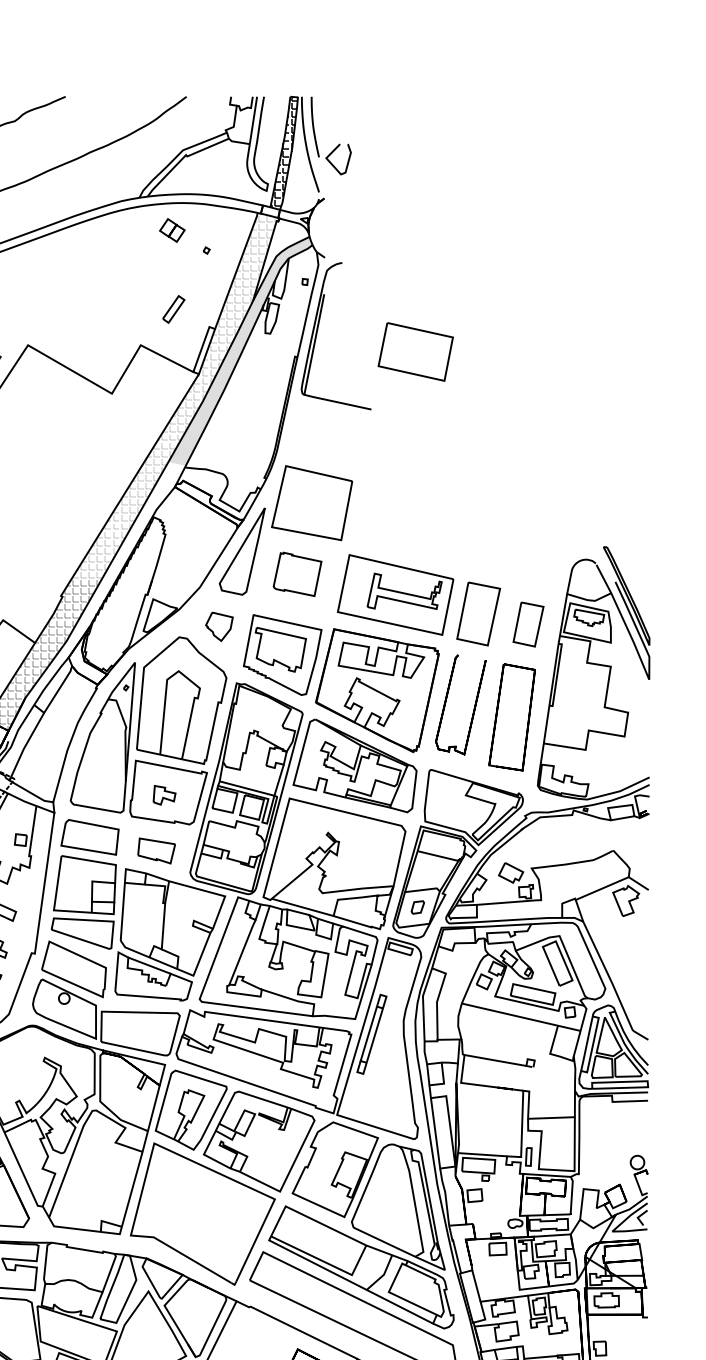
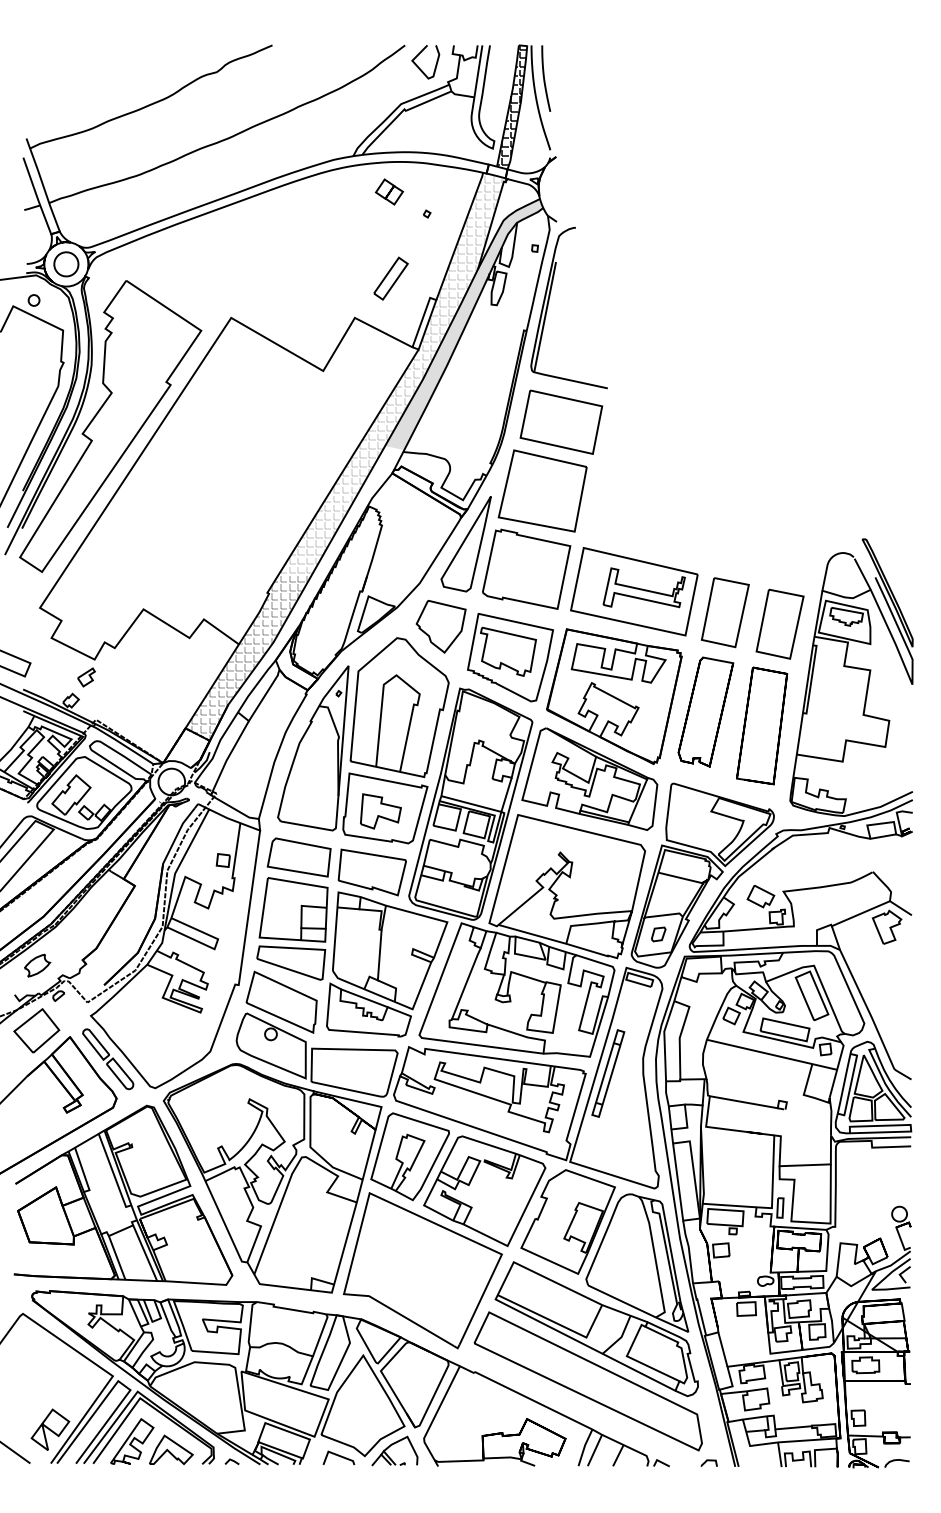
curve: (332, 164) -> (419, 67), moved
part: (173, 309) -> (390, 278), size x1.43
part: (415, 351) -> (561, 421), moved
part: (297, 573) -> (526, 568), size x1.67
part: (528, 623) -> (779, 623), size x1.43
part: (218, 626) -> (440, 626), size x1.67
line: (472, 657) -> (718, 660), added
part: (164, 795) -> (380, 811), size x1.67
part: (155, 851) -> (371, 872), size x1.67

